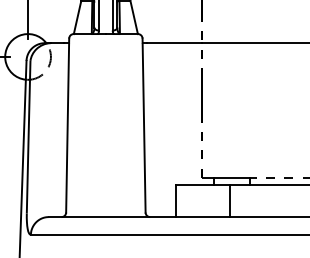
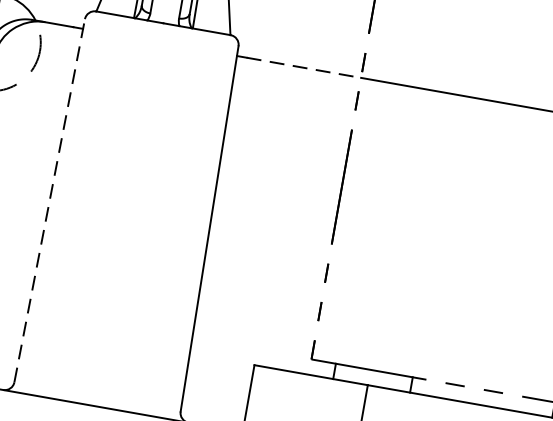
line: (175, 43) -> (305, 68), solid -> dashed
line: (67, 125) -> (49, 200), solid -> dashed

